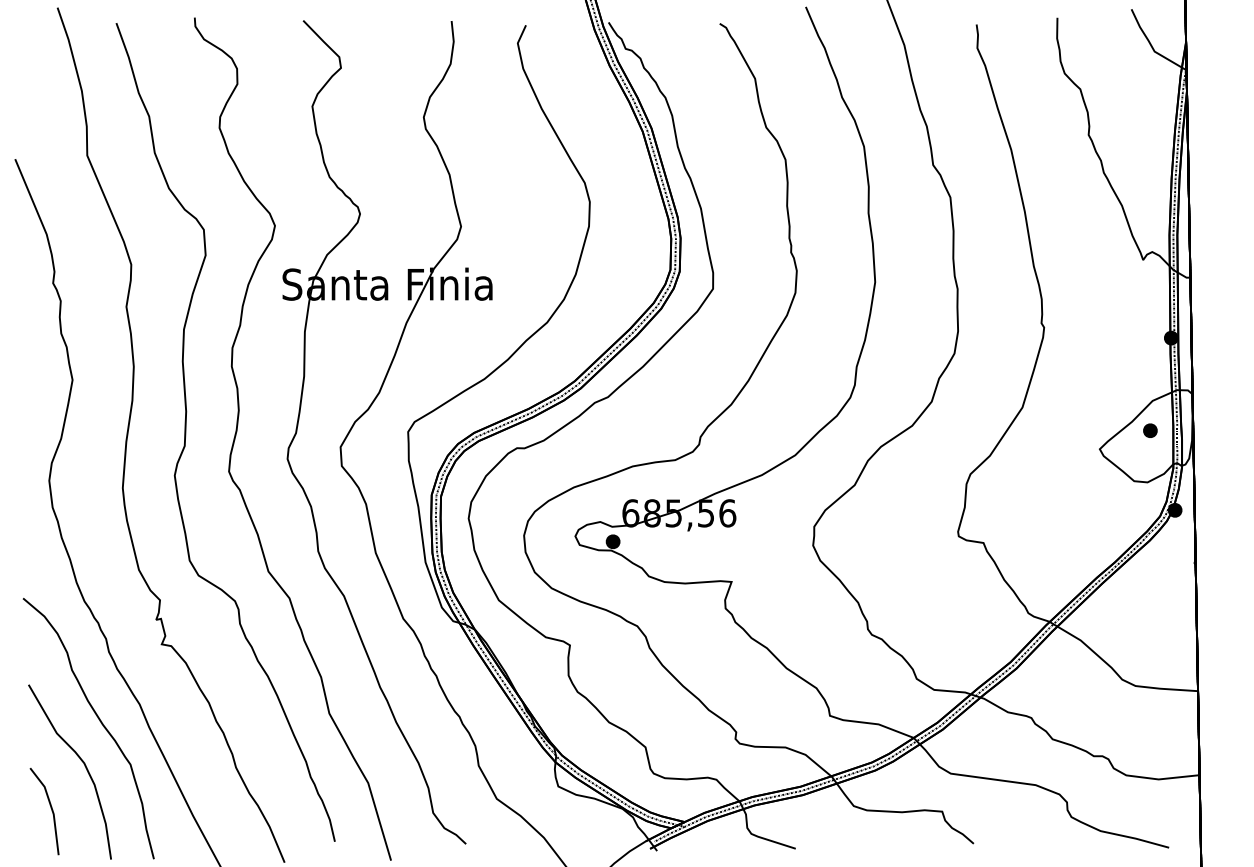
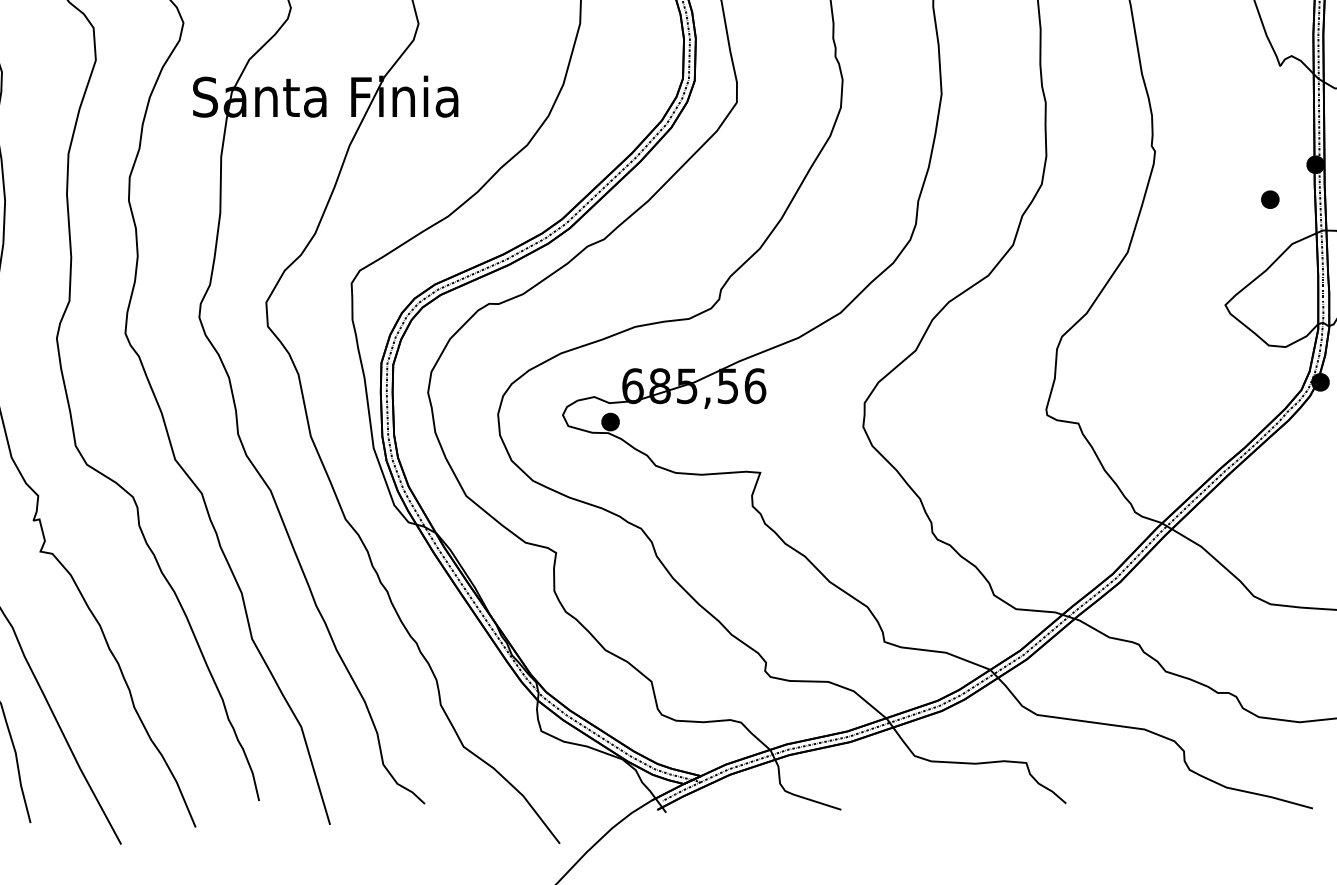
part: (1150, 430) -> (1270, 199), moved

